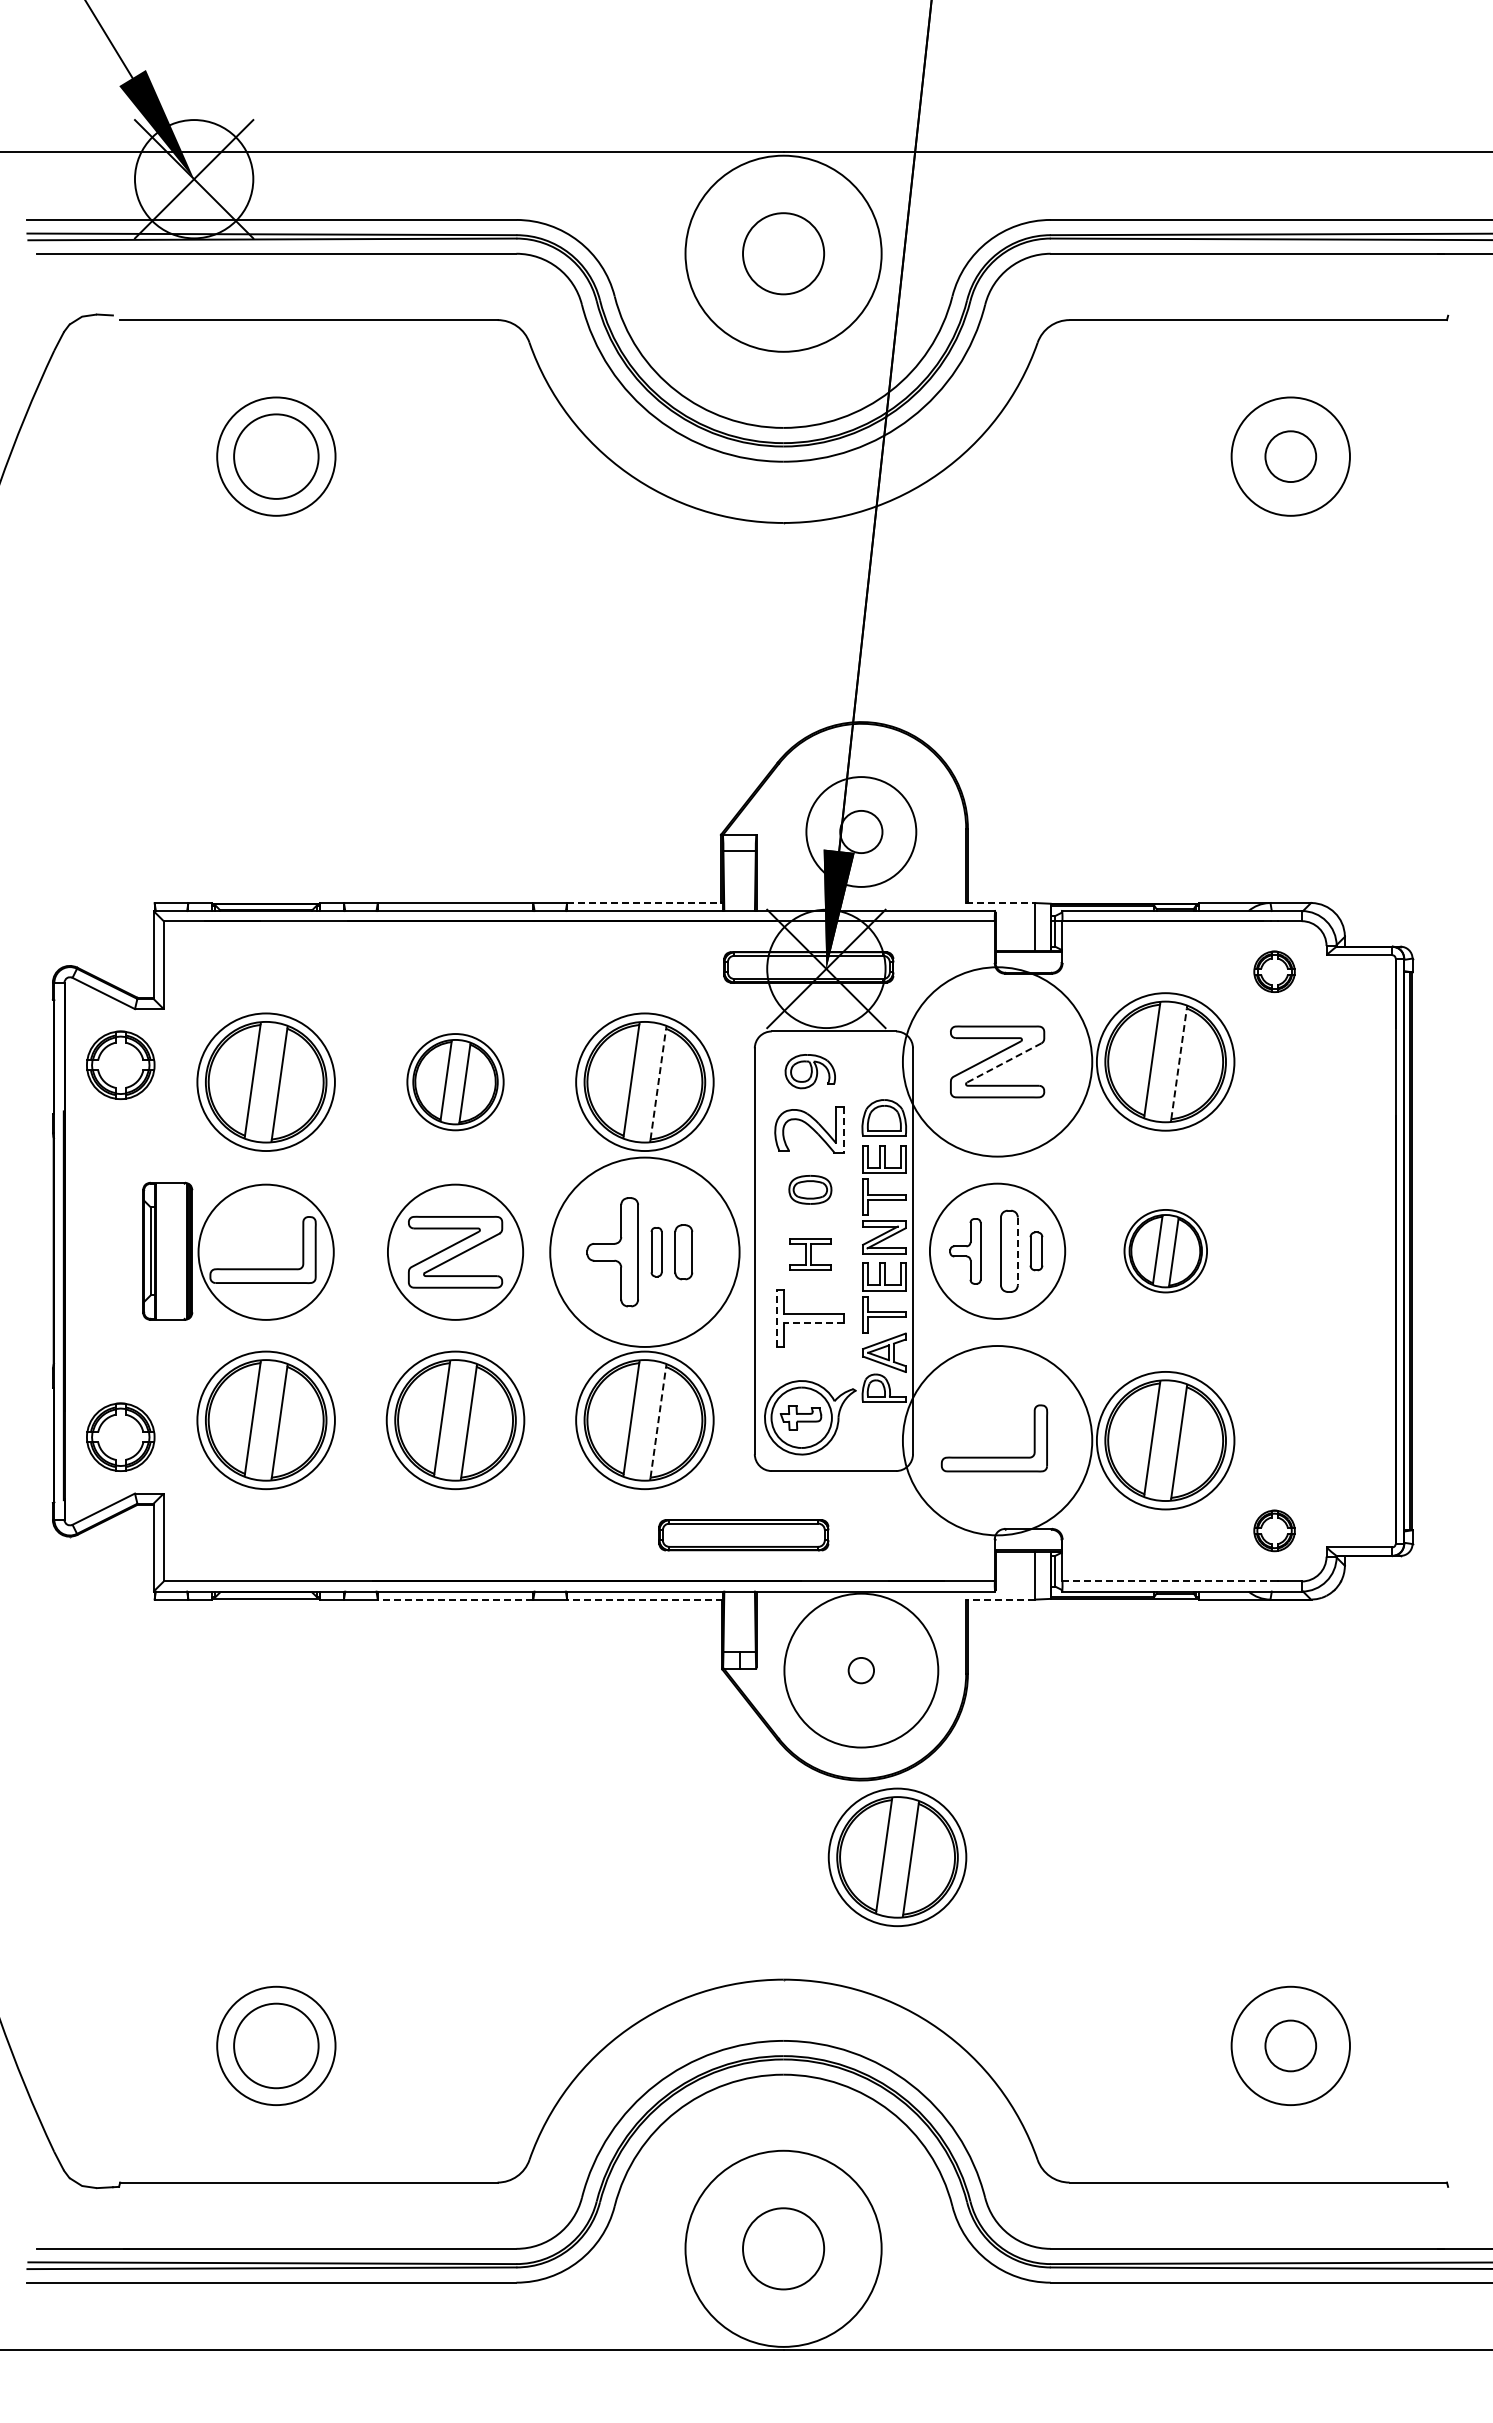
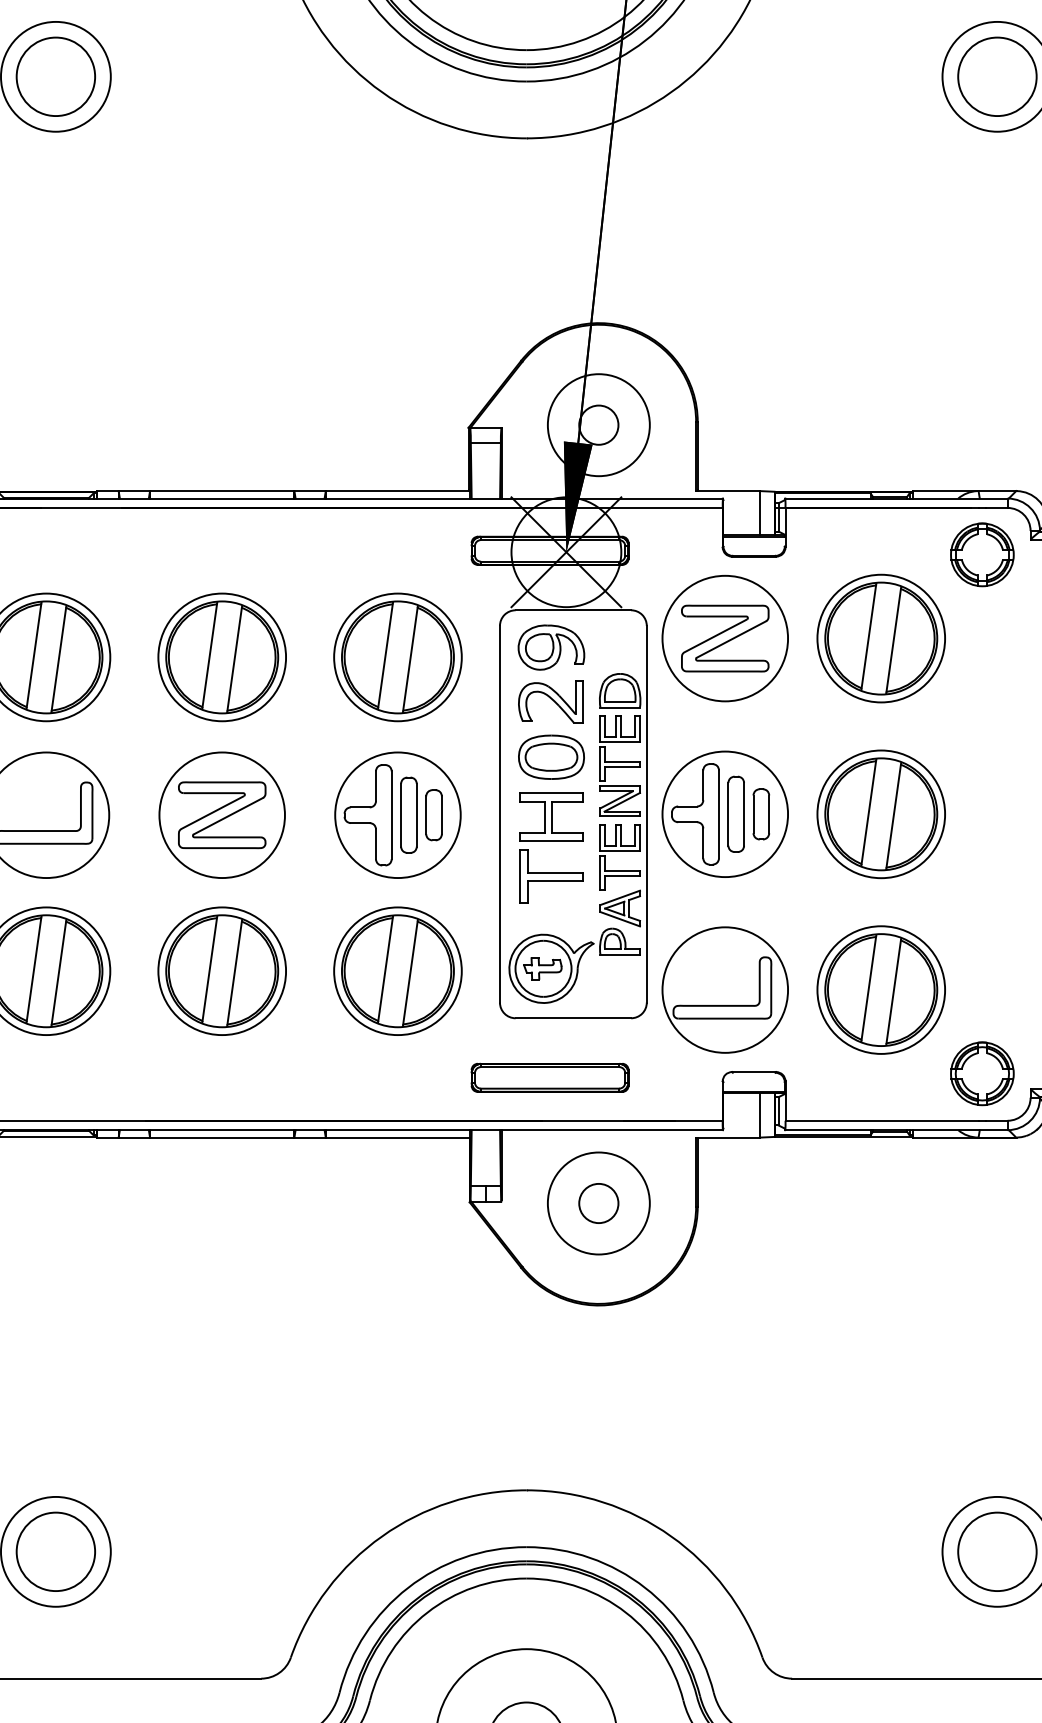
circle: (1290, 456) -> (997, 76), size x1.67
line: (644, 903) -> (397, 491), dashed -> solid
line: (1001, 903) -> (728, 491), dashed -> solid
part: (1274, 971) -> (982, 554), size x1.67
circle: (997, 1061) -> (725, 638), size x0.71
line: (1003, 1063) -> (730, 640), dashed -> solid
line: (1179, 1063) -> (894, 640), dashed -> solid
part: (810, 1071) -> (551, 647), size x1.43
part: (455, 1081) -> (222, 656), size x1.43
line: (658, 1084) -> (410, 659), dashed -> solid
line: (844, 1129) -> (583, 701), dashed -> solid
part: (810, 1189) -> (551, 756), size x1.67
part: (1165, 1250) -> (881, 813), size x1.67
circle: (644, 1251) -> (397, 814), size x0.71
part: (656, 1251) -> (408, 814), size x1.67
part: (965, 1251) -> (695, 814), size x1.67
line: (1017, 1251) -> (743, 814), dashed -> solid
part: (1036, 1251) -> (761, 814), size x1.43
part: (810, 1254) -> (551, 817), size x1.67
line: (776, 1318) -> (520, 876), dashed -> solid
line: (814, 1322) -> (555, 880), dashed -> solid
line: (658, 1422) -> (410, 973), dashed -> solid
circle: (997, 1440) -> (725, 989), size x0.71
part: (1274, 1530) -> (982, 1073), size x1.67
part: (743, 1535) -> (549, 1078), moved
line: (1167, 1581) -> (882, 1120), dashed -> solid
line: (455, 1599) -> (222, 1137), dashed -> solid
line: (644, 1599) -> (397, 1137), dashed -> solid
line: (1000, 1599) -> (727, 1137), dashed -> solid
circle: (861, 1670) -> (598, 1203), size x0.71
circle: (861, 1670) -> (598, 1203), size x1.67
part: (897, 1857) -> (632, 1376), removed
circle: (1290, 2045) -> (997, 1551), size x1.67

